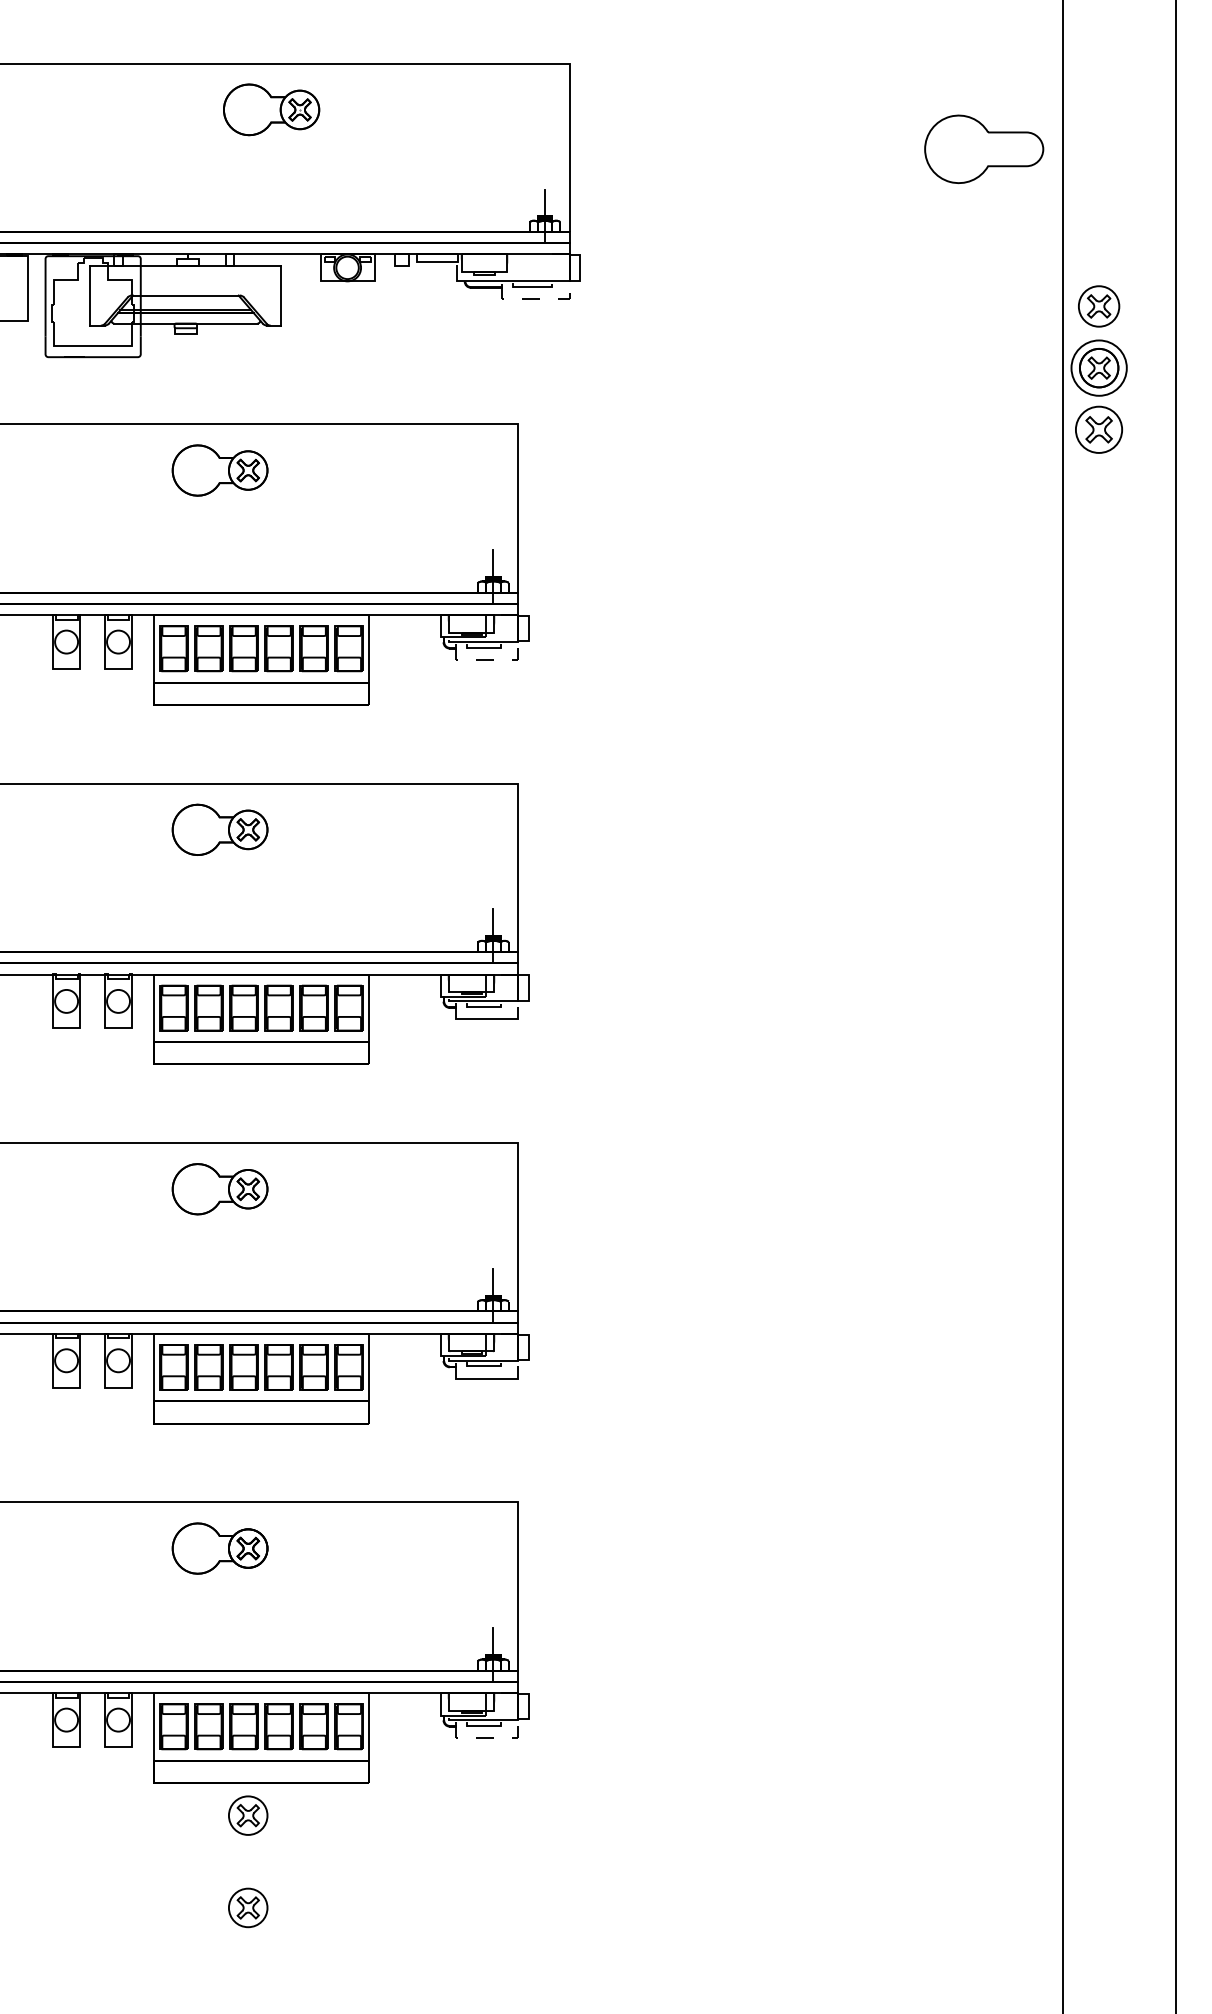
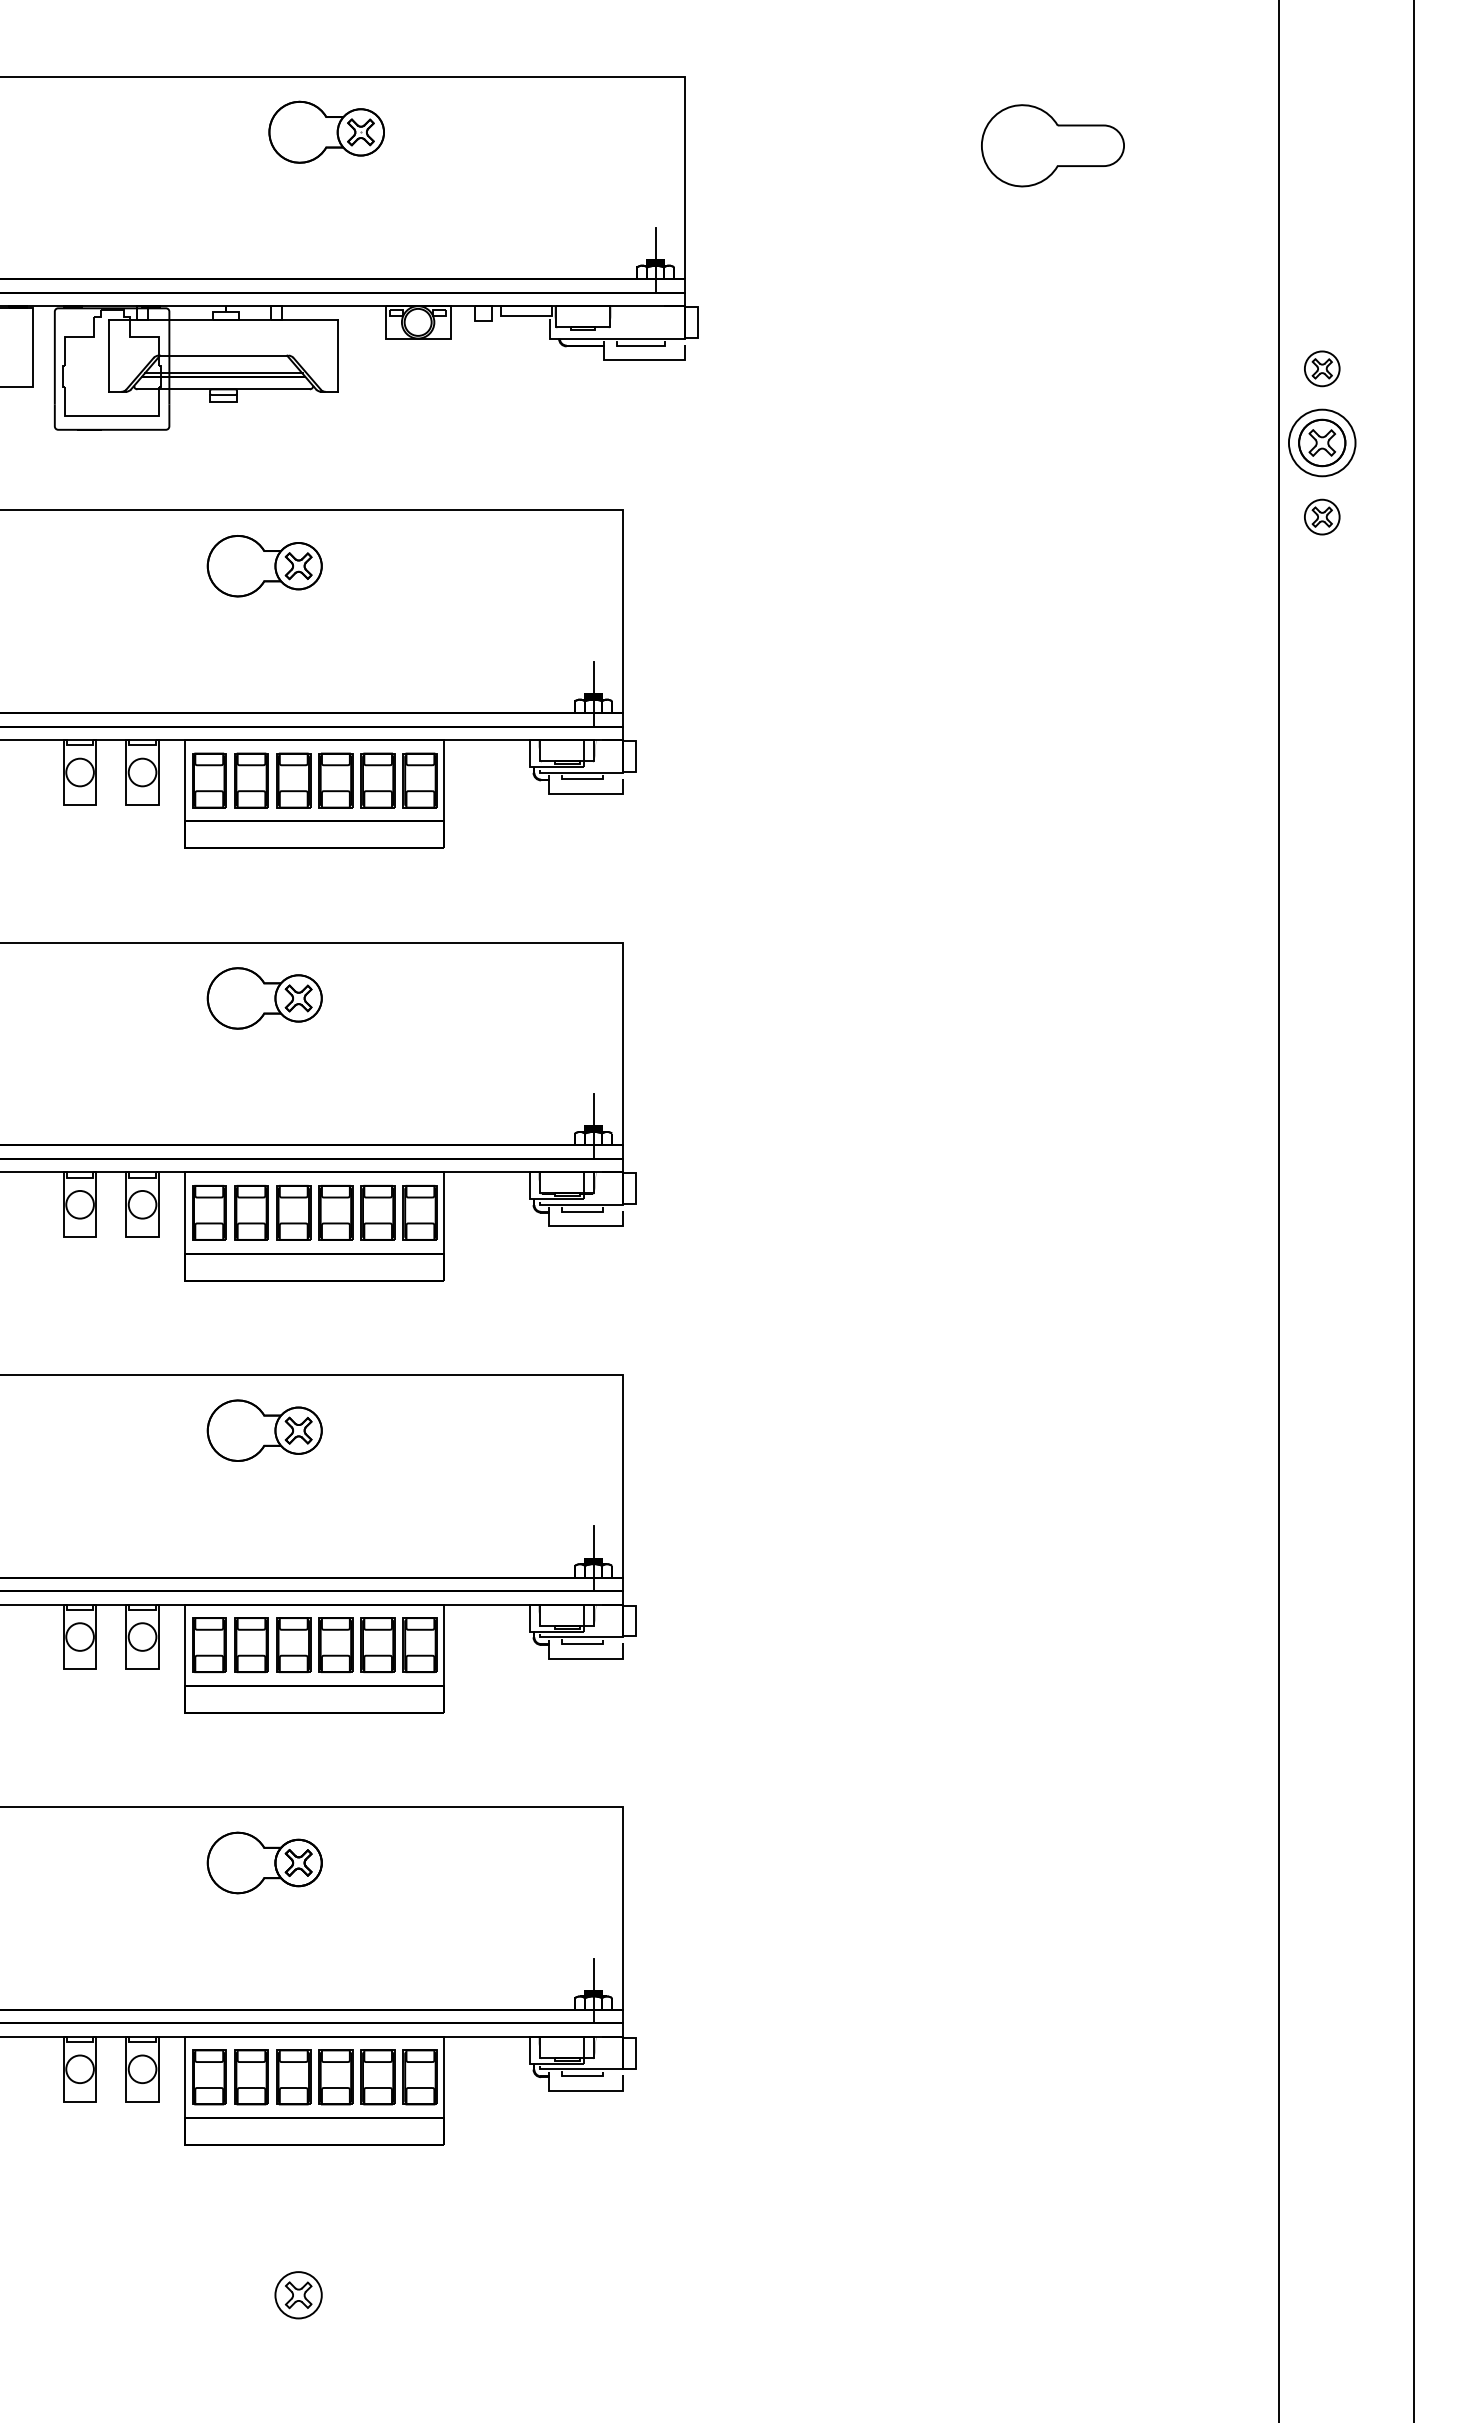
part: (983, 149) -> (1052, 145), moved
line: (534, 299) -> (642, 360), dashed -> solid
part: (1099, 306) -> (1322, 368), size x0.71
part: (1099, 429) -> (1322, 516), size x0.62
line: (485, 660) -> (584, 794), dashed -> solid
line: (485, 1738) -> (584, 2091), dashed -> solid
part: (248, 1815) -> (298, 2184), removed

